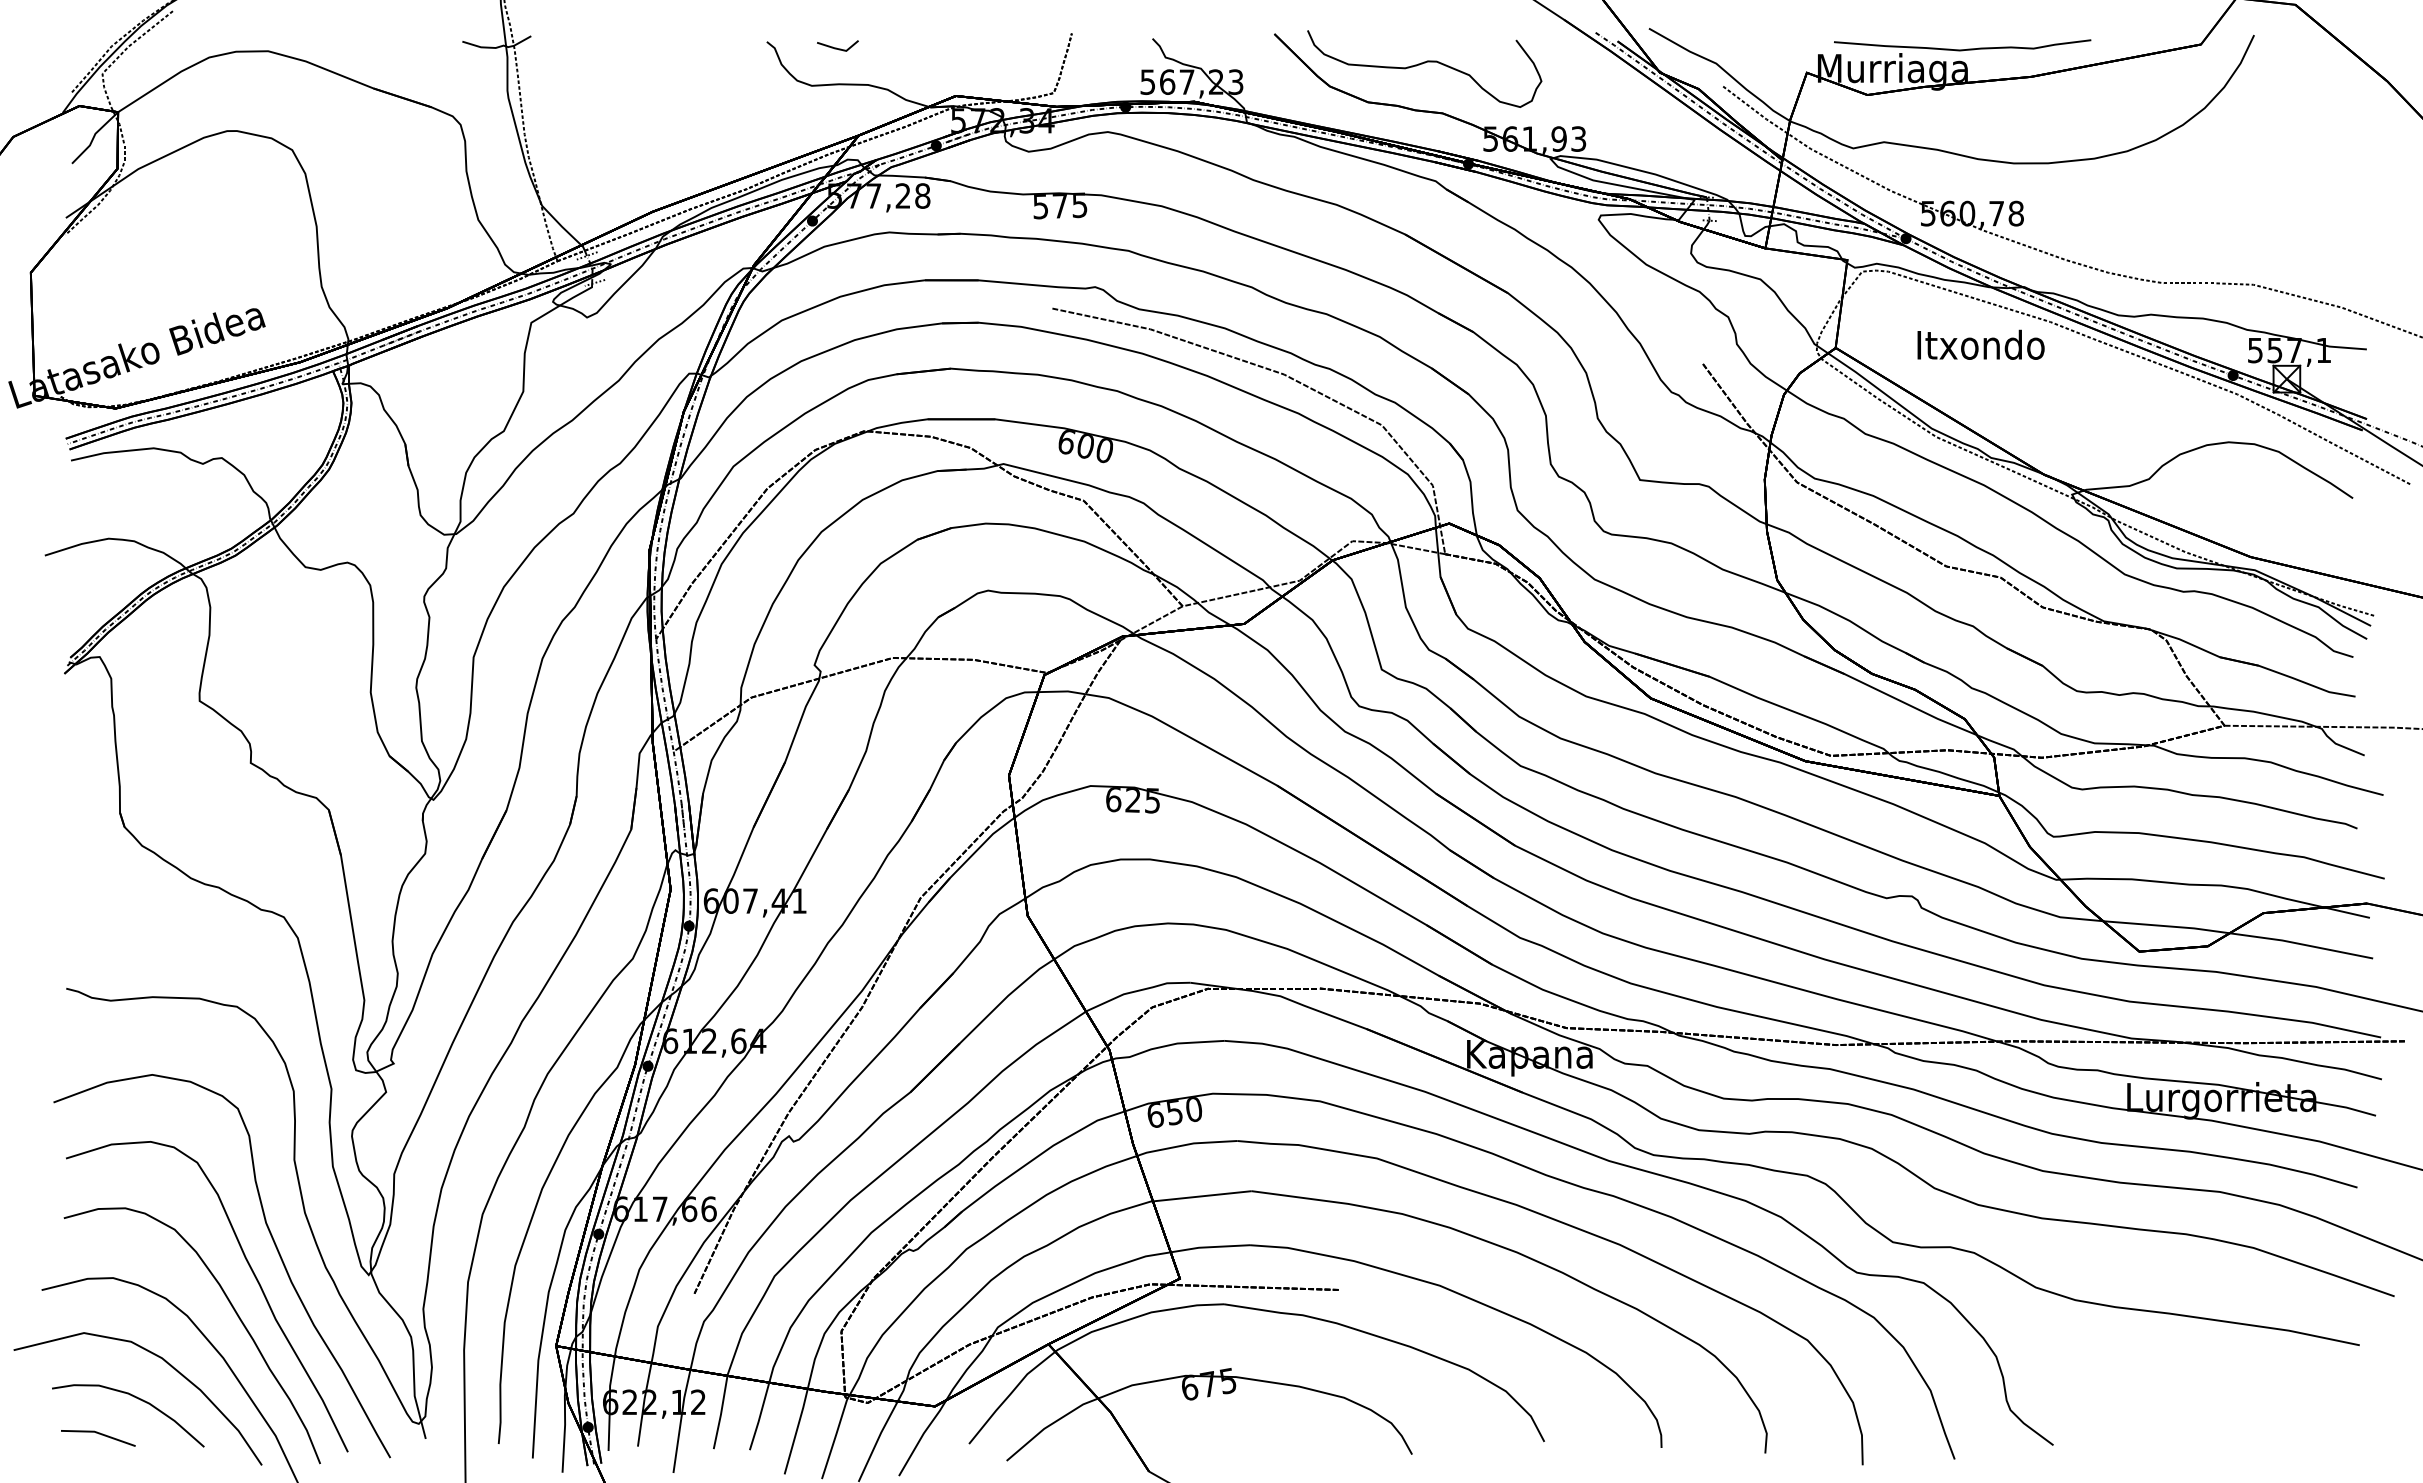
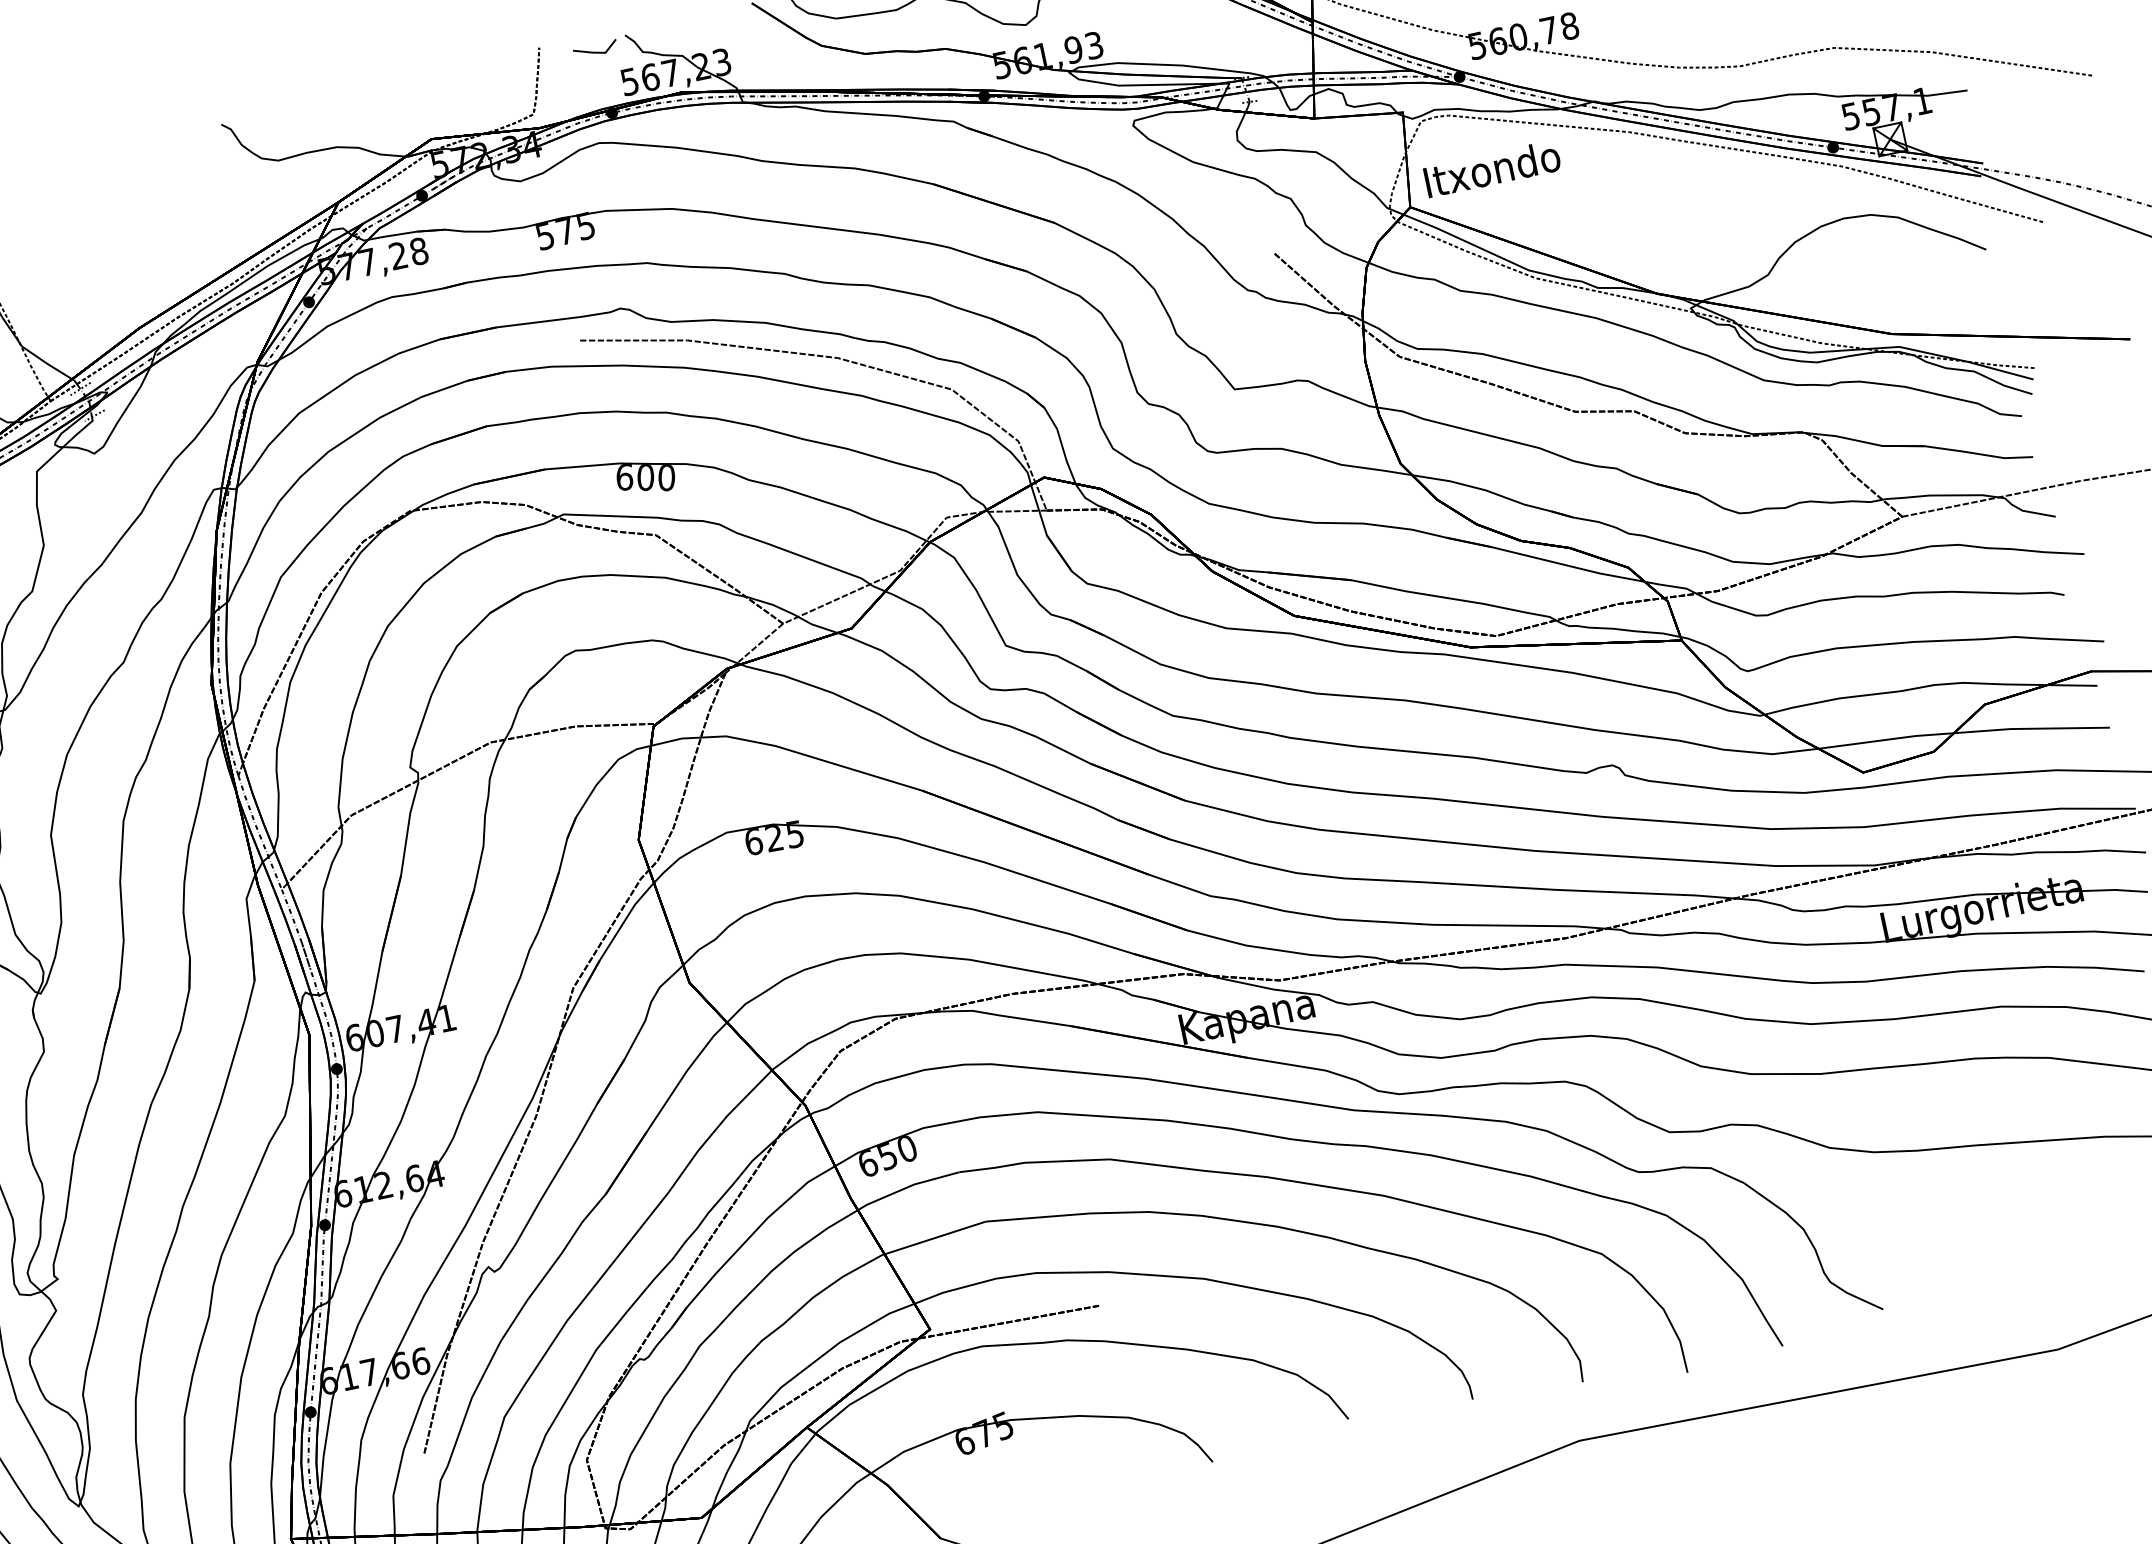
line: (836, 47) -> (594, 51), moved
text: (1980, 344) -> (1491, 168), moved

